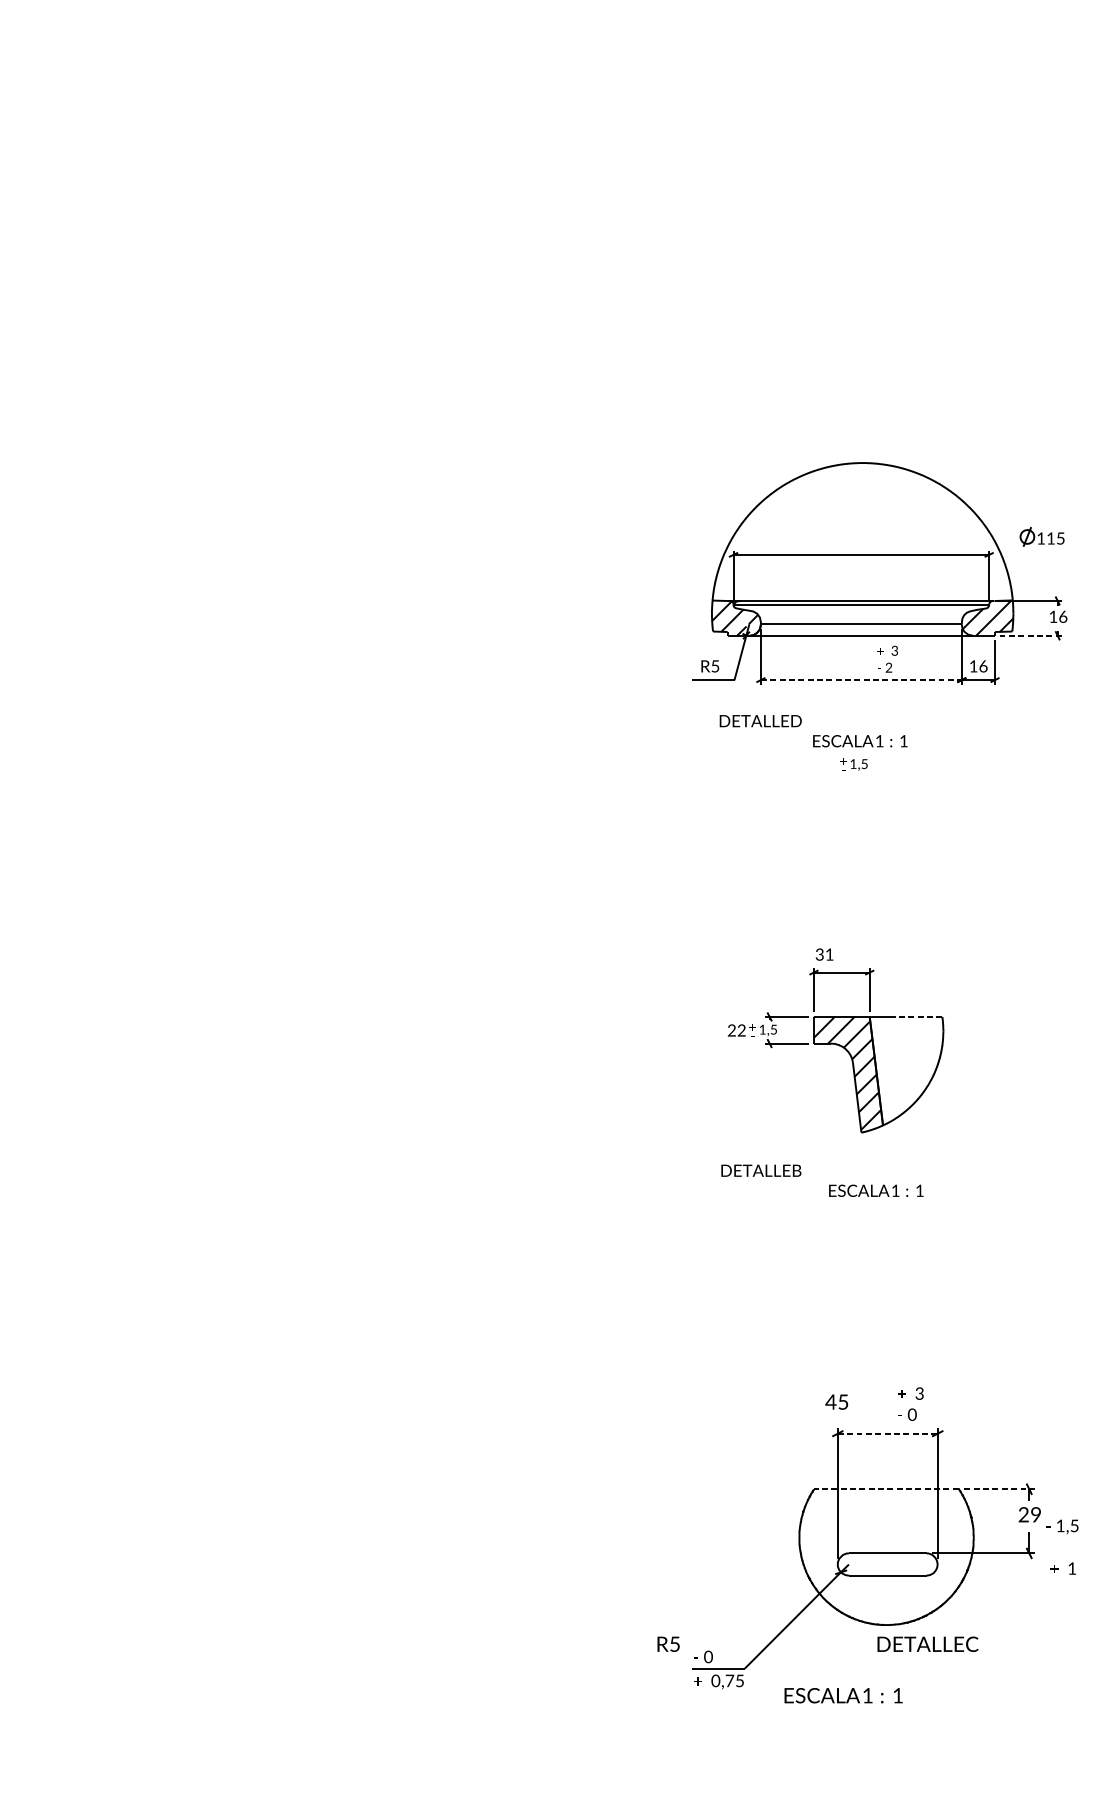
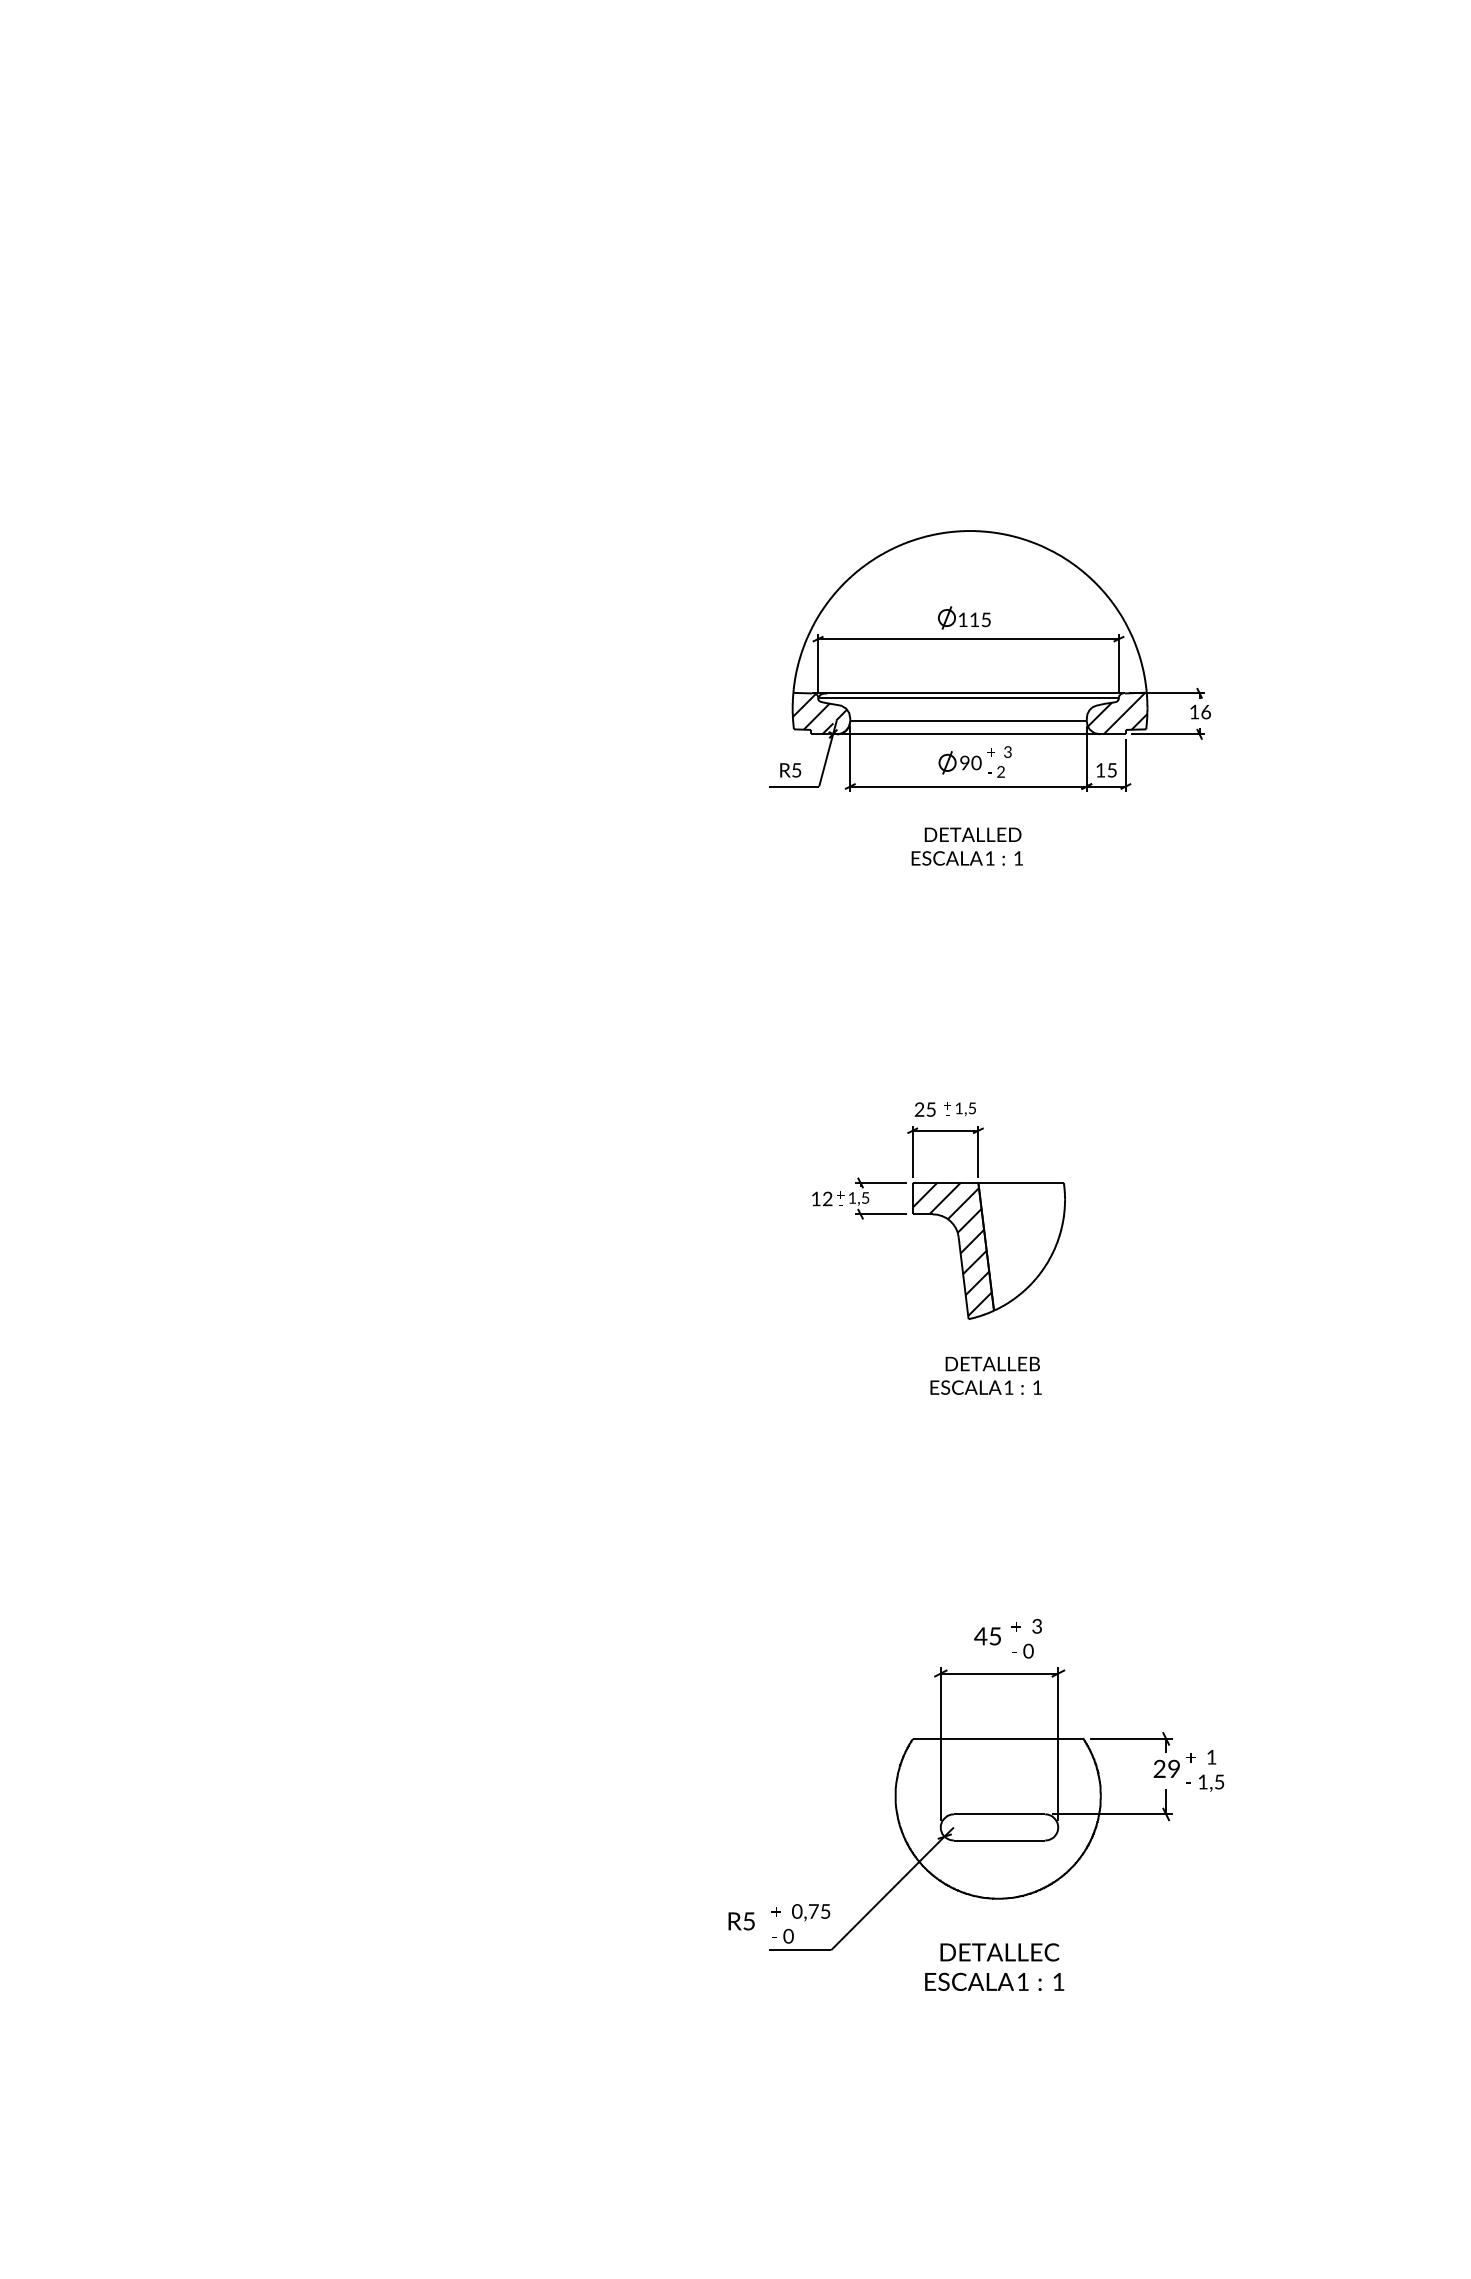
part: (1042, 536) -> (964, 617), moved
line: (1030, 635) -> (1167, 734), dashed -> solid
part: (853, 659) -> (959, 762), added
text: (983, 666) -> (1112, 770), 16 -> 15
line: (862, 680) -> (969, 786), dashed -> solid
text: (760, 720) -> (972, 834), moved
text: (853, 765) -> (959, 1109), moved
text: (823, 954) -> (924, 1109), 31 -> 25
line: (916, 1016) -> (1033, 1182), dashed -> solid
text: (731, 1030) -> (815, 1198), 22 -> 12
text: (761, 1170) -> (992, 1363), moved
text: (836, 1402) -> (987, 1636), moved
line: (887, 1433) -> (999, 1673), dashed -> solid
line: (886, 1488) -> (998, 1738), dashed -> solid
line: (999, 1488) -> (1131, 1738), dashed -> solid
text: (1063, 1568) -> (1201, 1757), moved
text: (927, 1644) -> (999, 1952), moved
text: (718, 1681) -> (800, 1912), moved
text: (843, 1695) -> (994, 1981), moved

